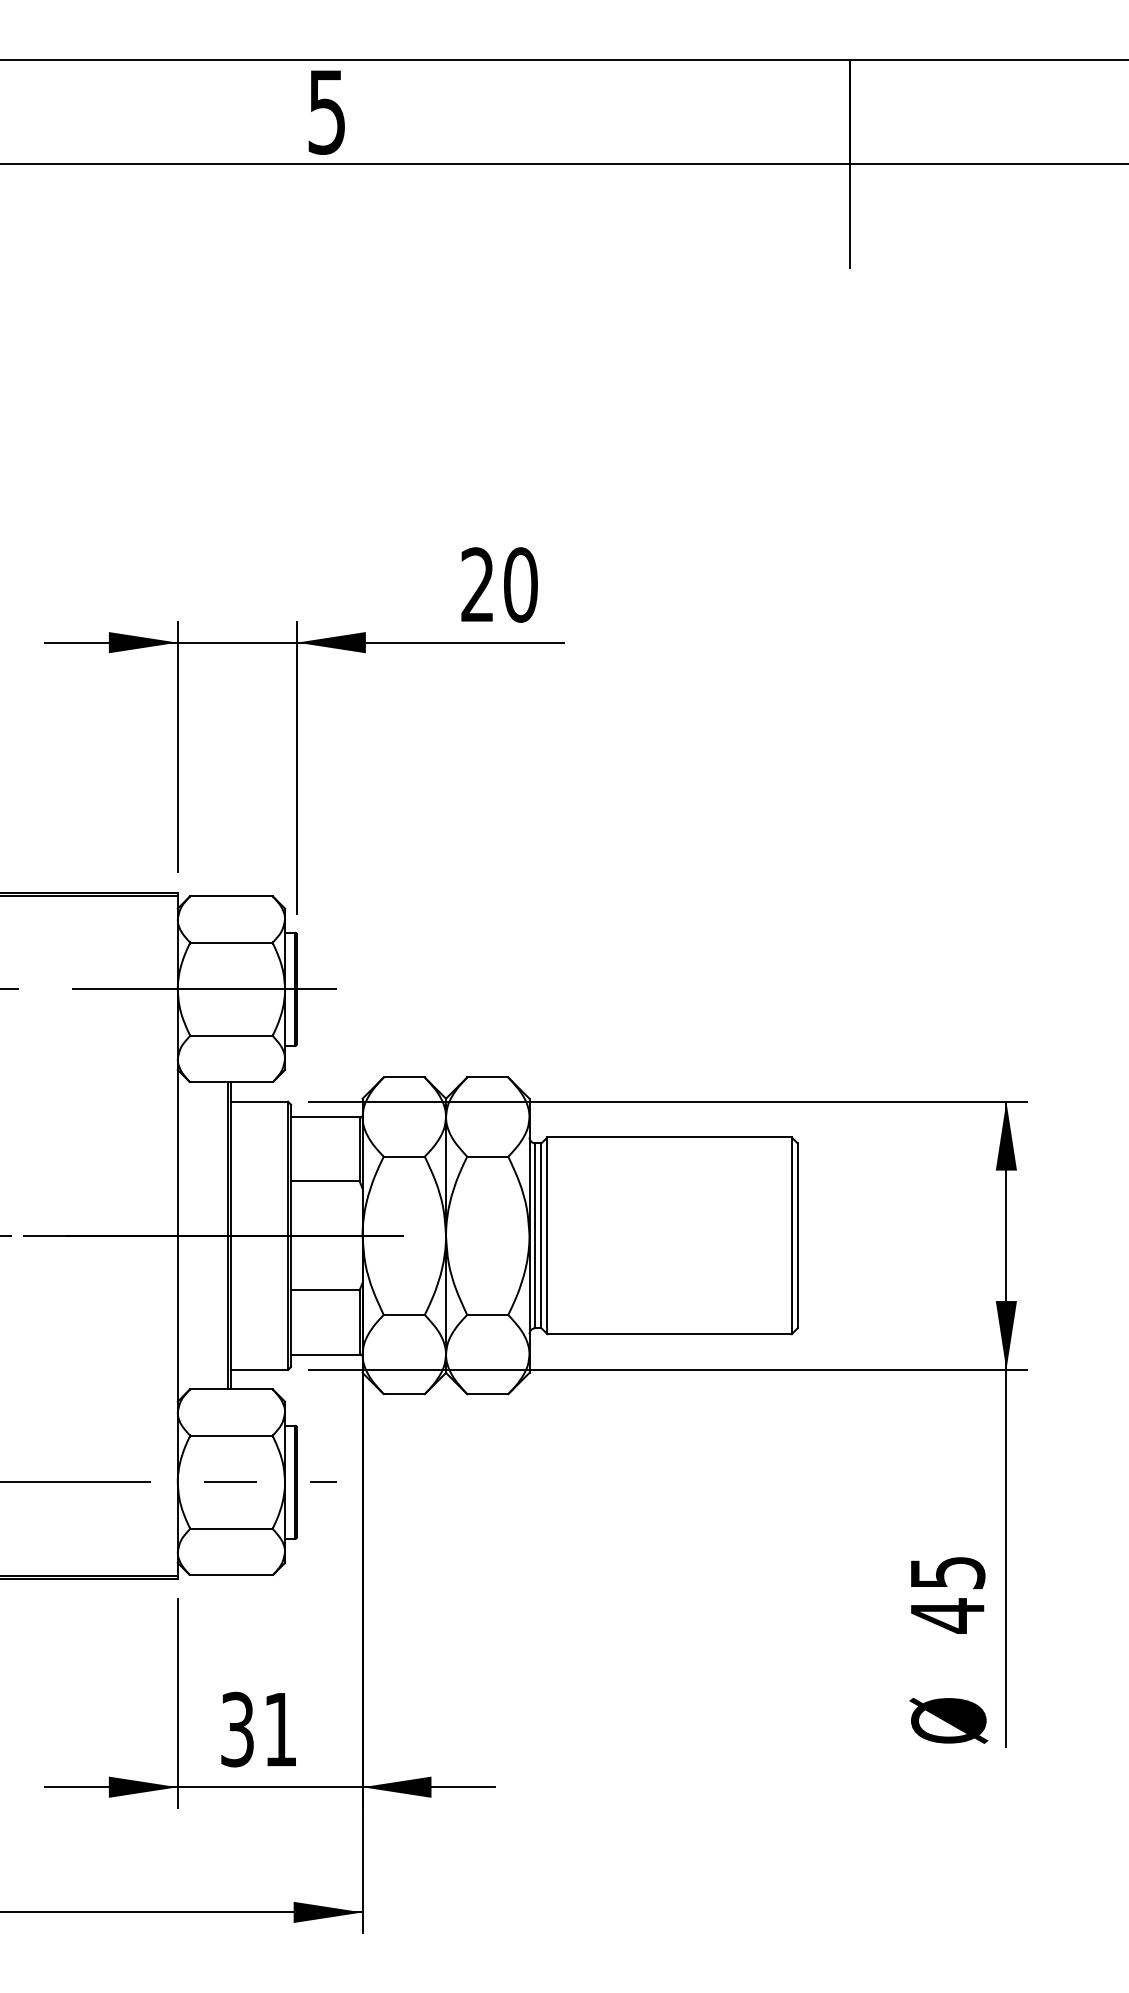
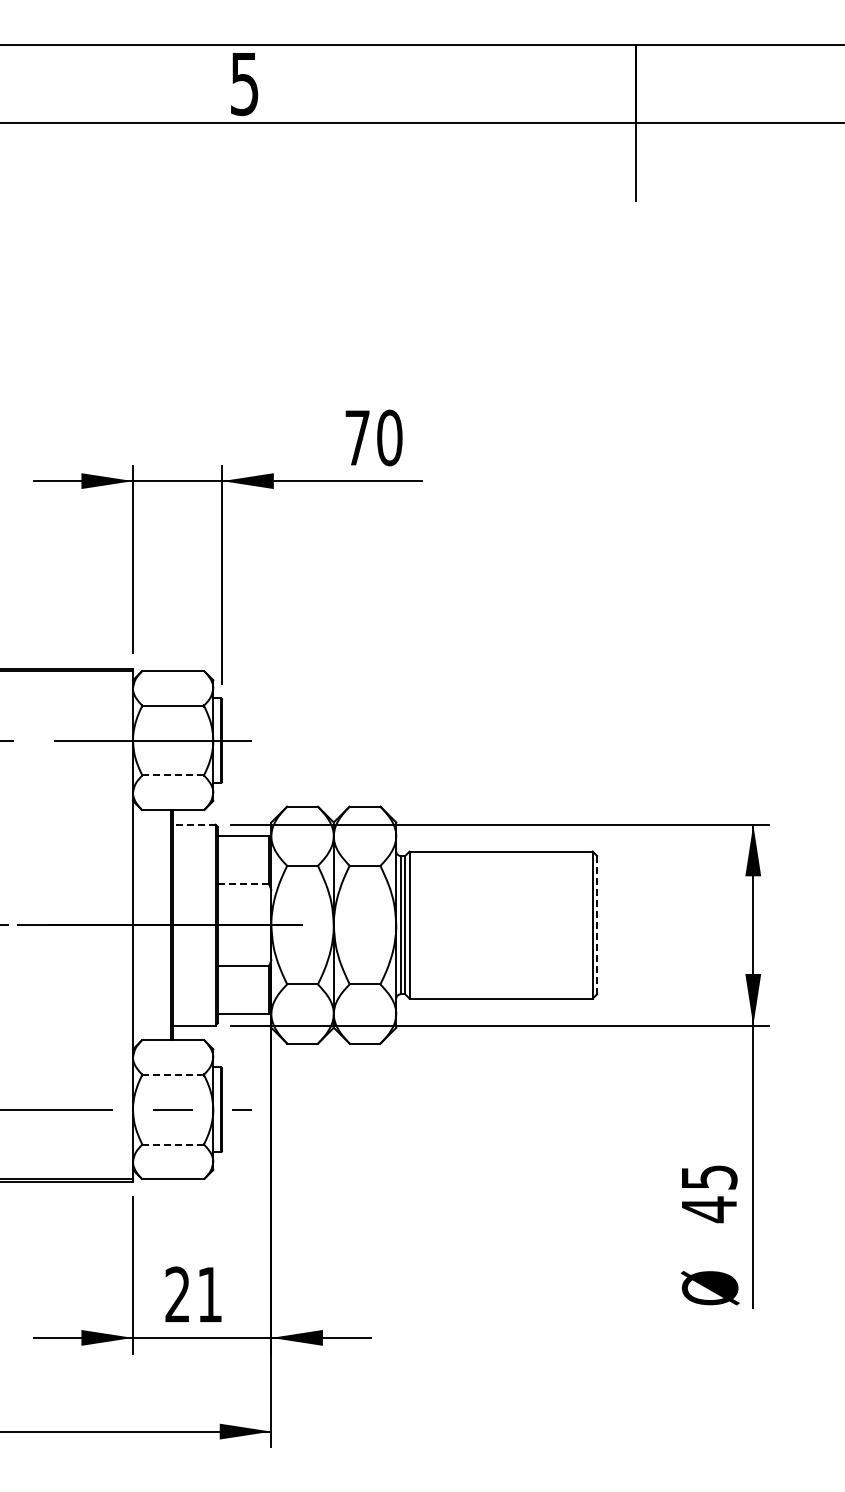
text: (477, 584) -> (357, 437), 20 -> 70
line: (231, 1035) -> (173, 775), solid -> dashed
line: (258, 1101) -> (193, 824), solid -> dashed
line: (325, 1181) -> (243, 884), solid -> dashed
line: (798, 1236) -> (597, 925), solid -> dashed
line: (231, 1435) -> (173, 1074), solid -> dashed
line: (231, 1528) -> (173, 1144), solid -> dashed
text: (237, 1729) -> (177, 1294), 31 -> 21

